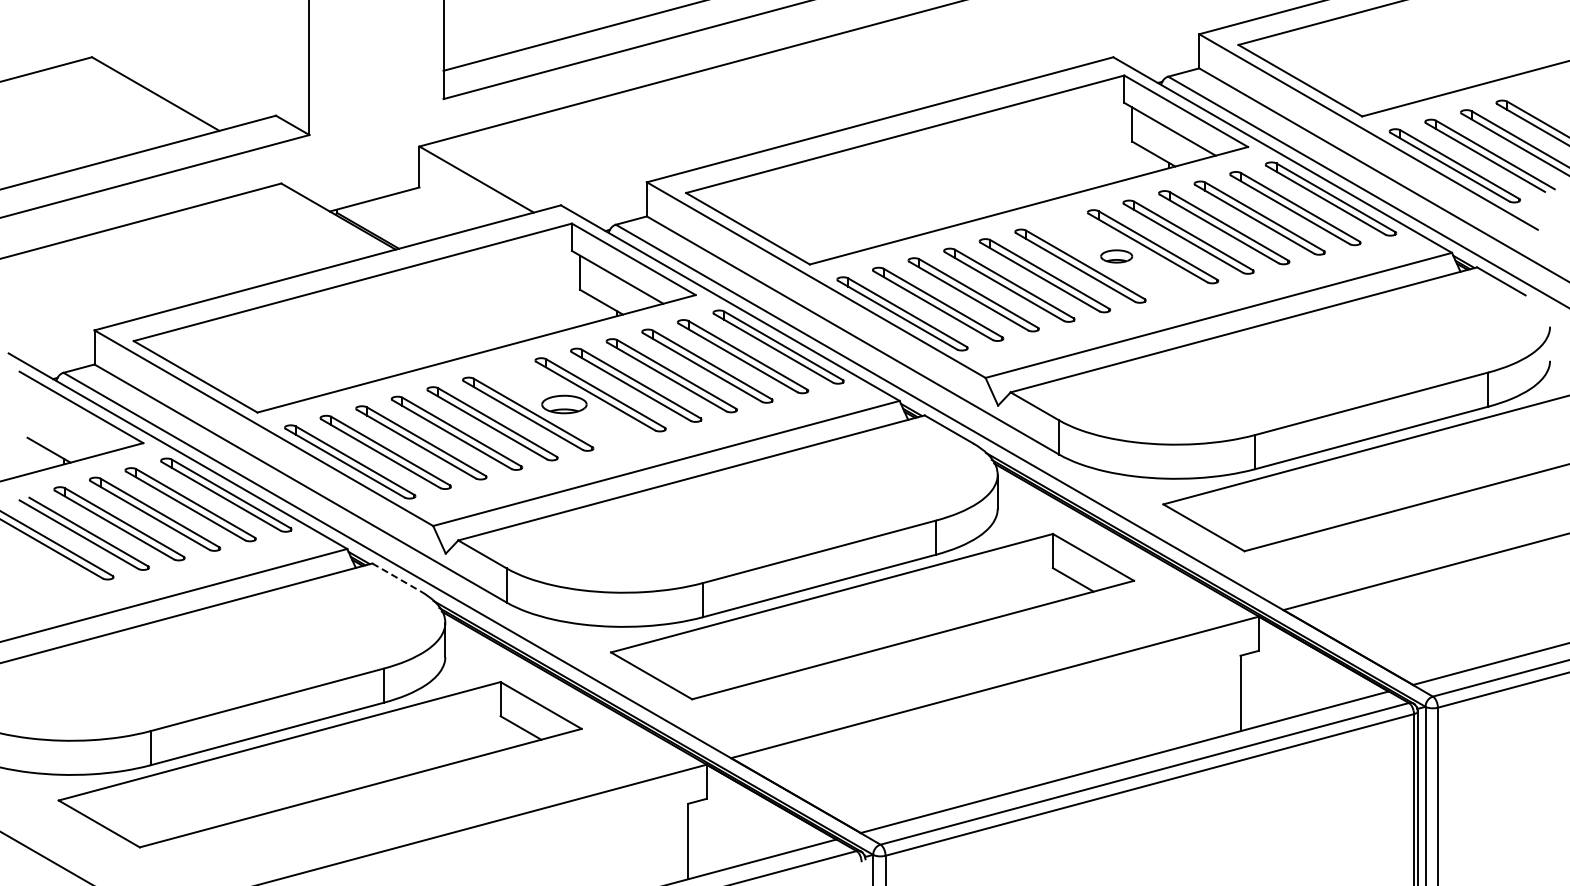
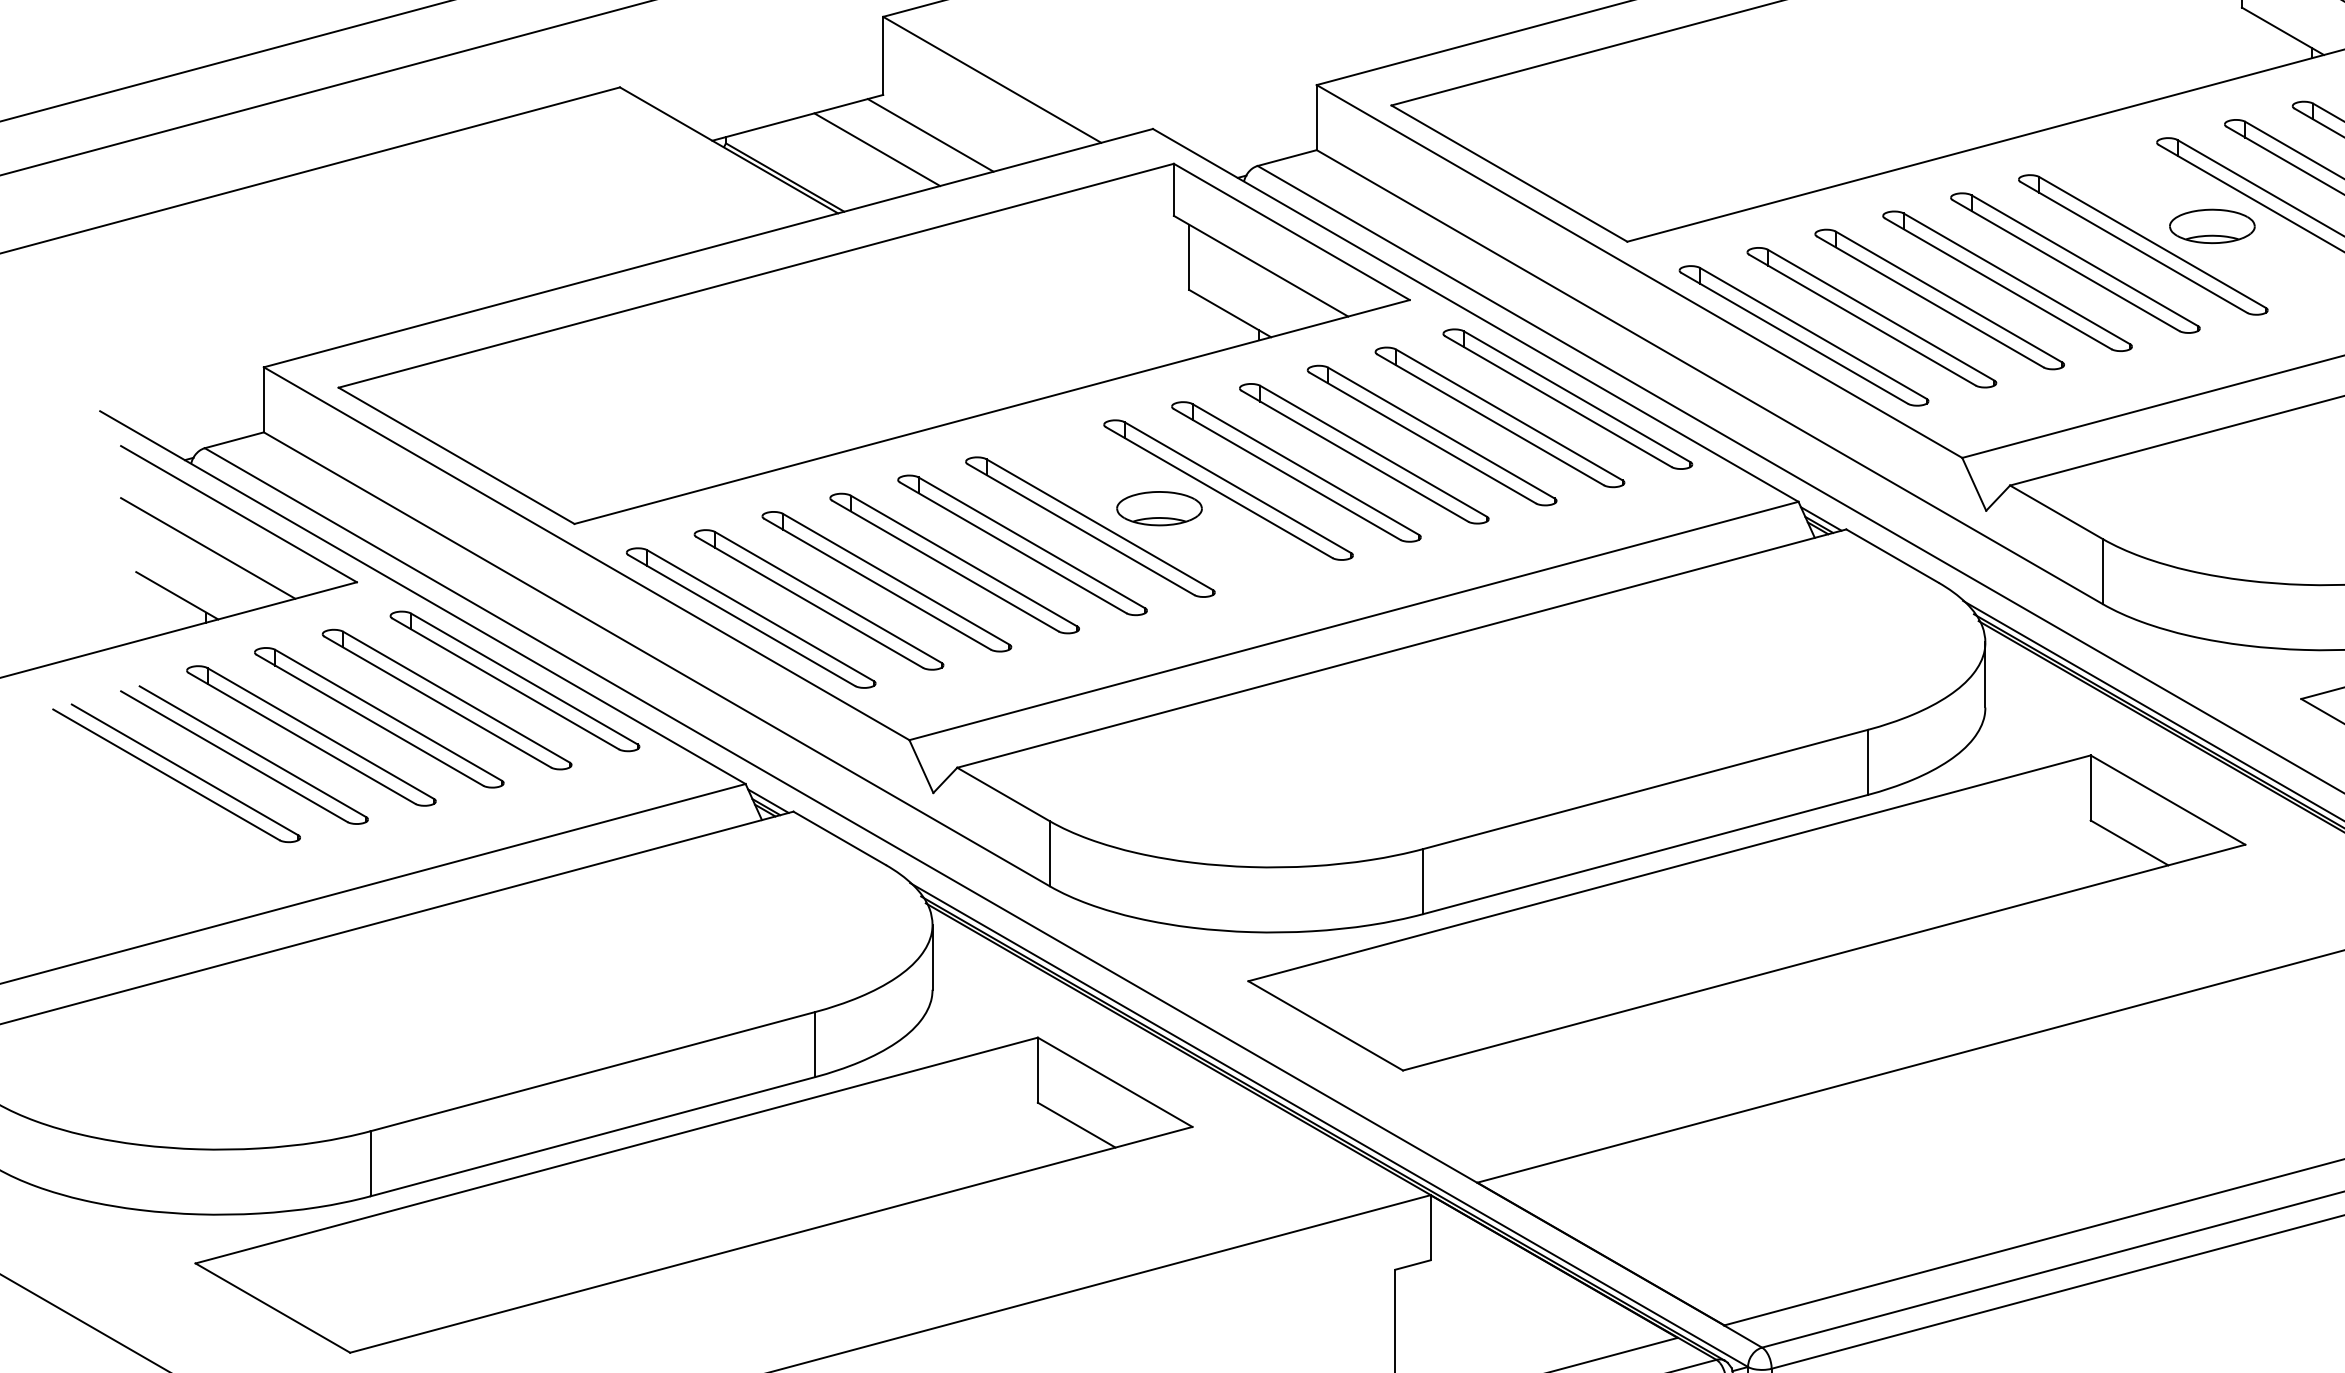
line: (444, 208) -> (930, 134), added
line: (416, 216) -> (877, 150), added
part: (1116, 256) -> (2211, 226), size x1.43
line: (65, 424) -> (208, 546), added
line: (397, 577) -> (841, 838), dashed -> solid

